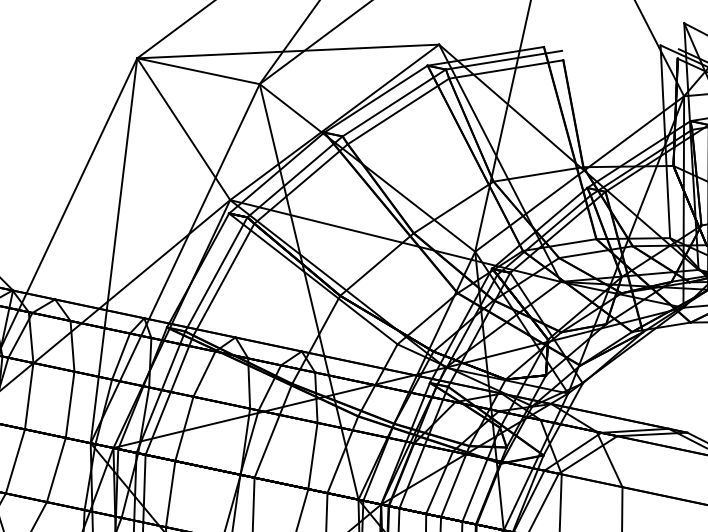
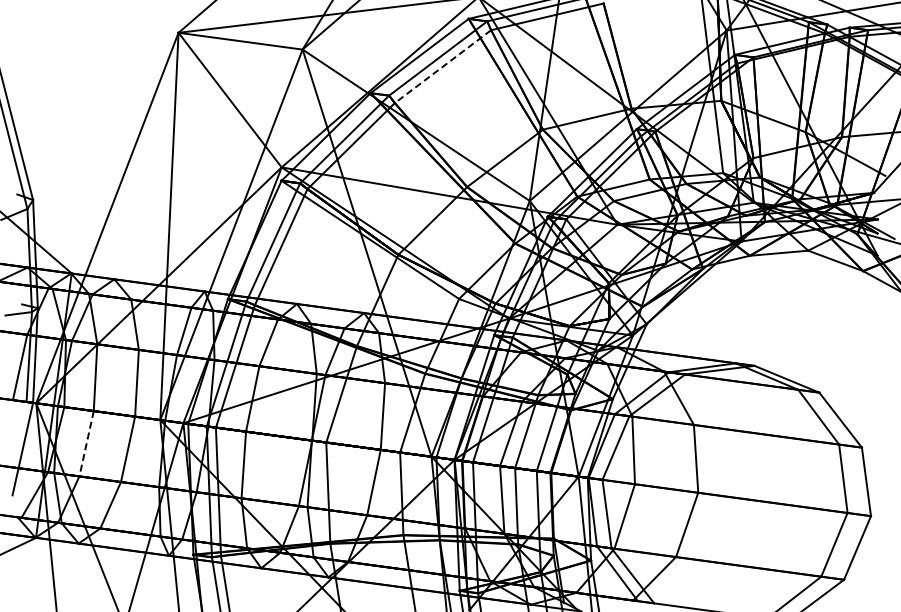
line: (398, 111) -> (442, 66), solid -> dashed
line: (15, 462) -> (86, 444), solid -> dashed

